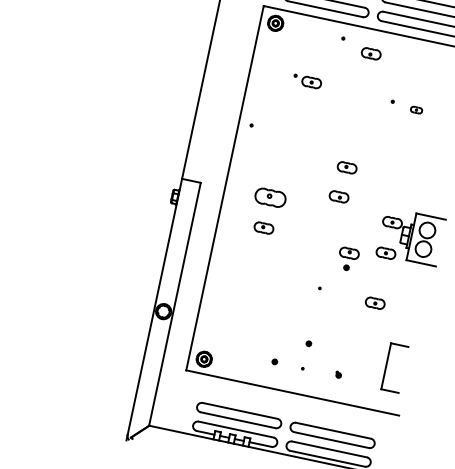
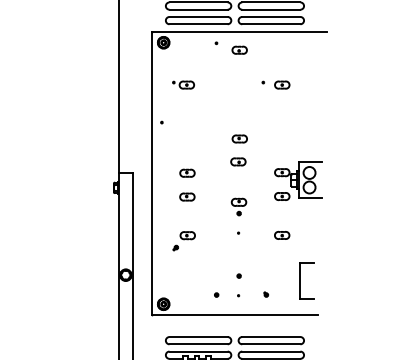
part: (307, 80) -> (183, 84), moved
part: (416, 109) -> (282, 84), size x1.67
part: (270, 196) -> (187, 172), size x0.62
part: (347, 258) -> (238, 206), moved
part: (246, 284) -> (183, 241), added

